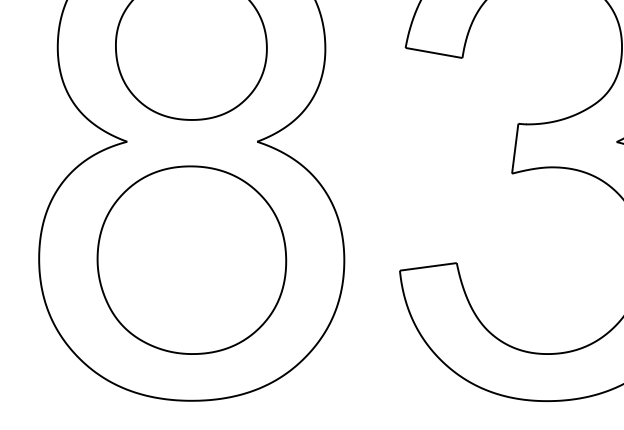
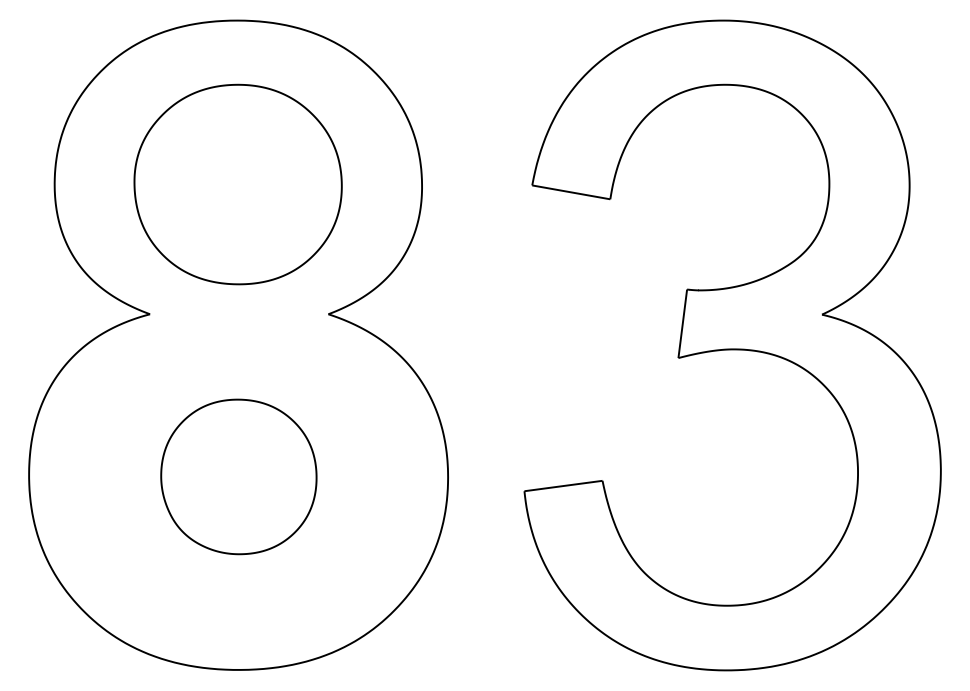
part: (191, 259) -> (238, 476), size x0.6

